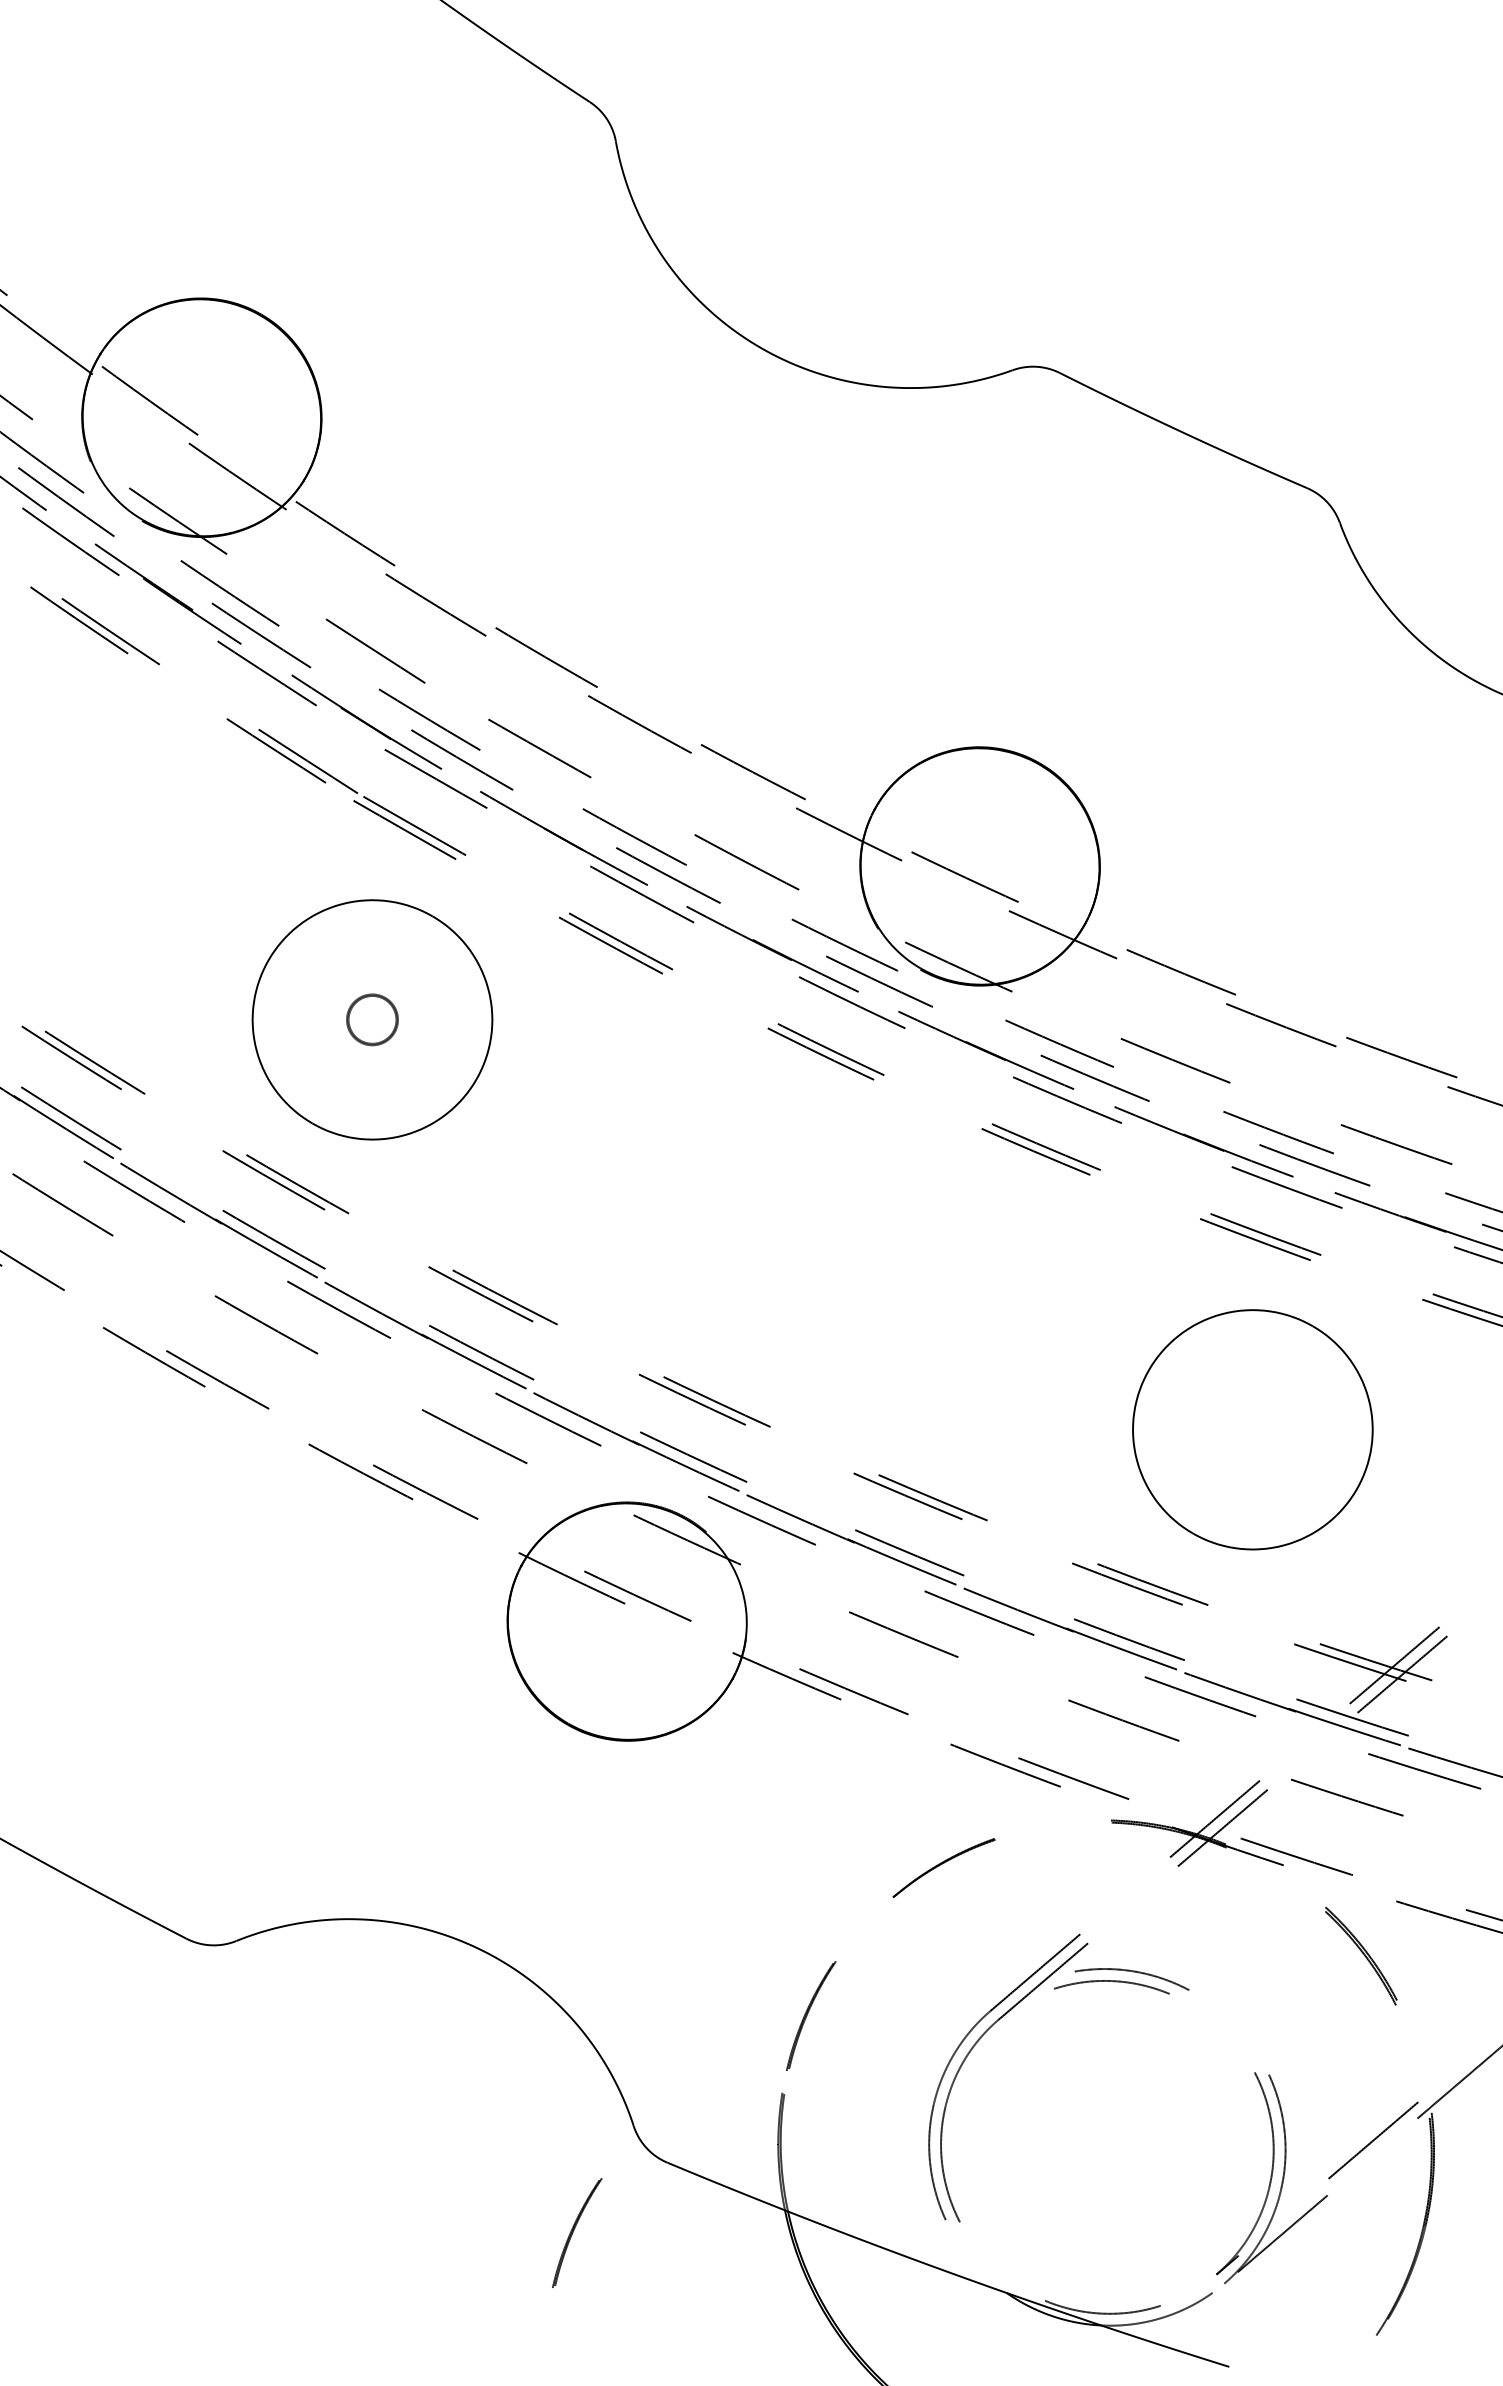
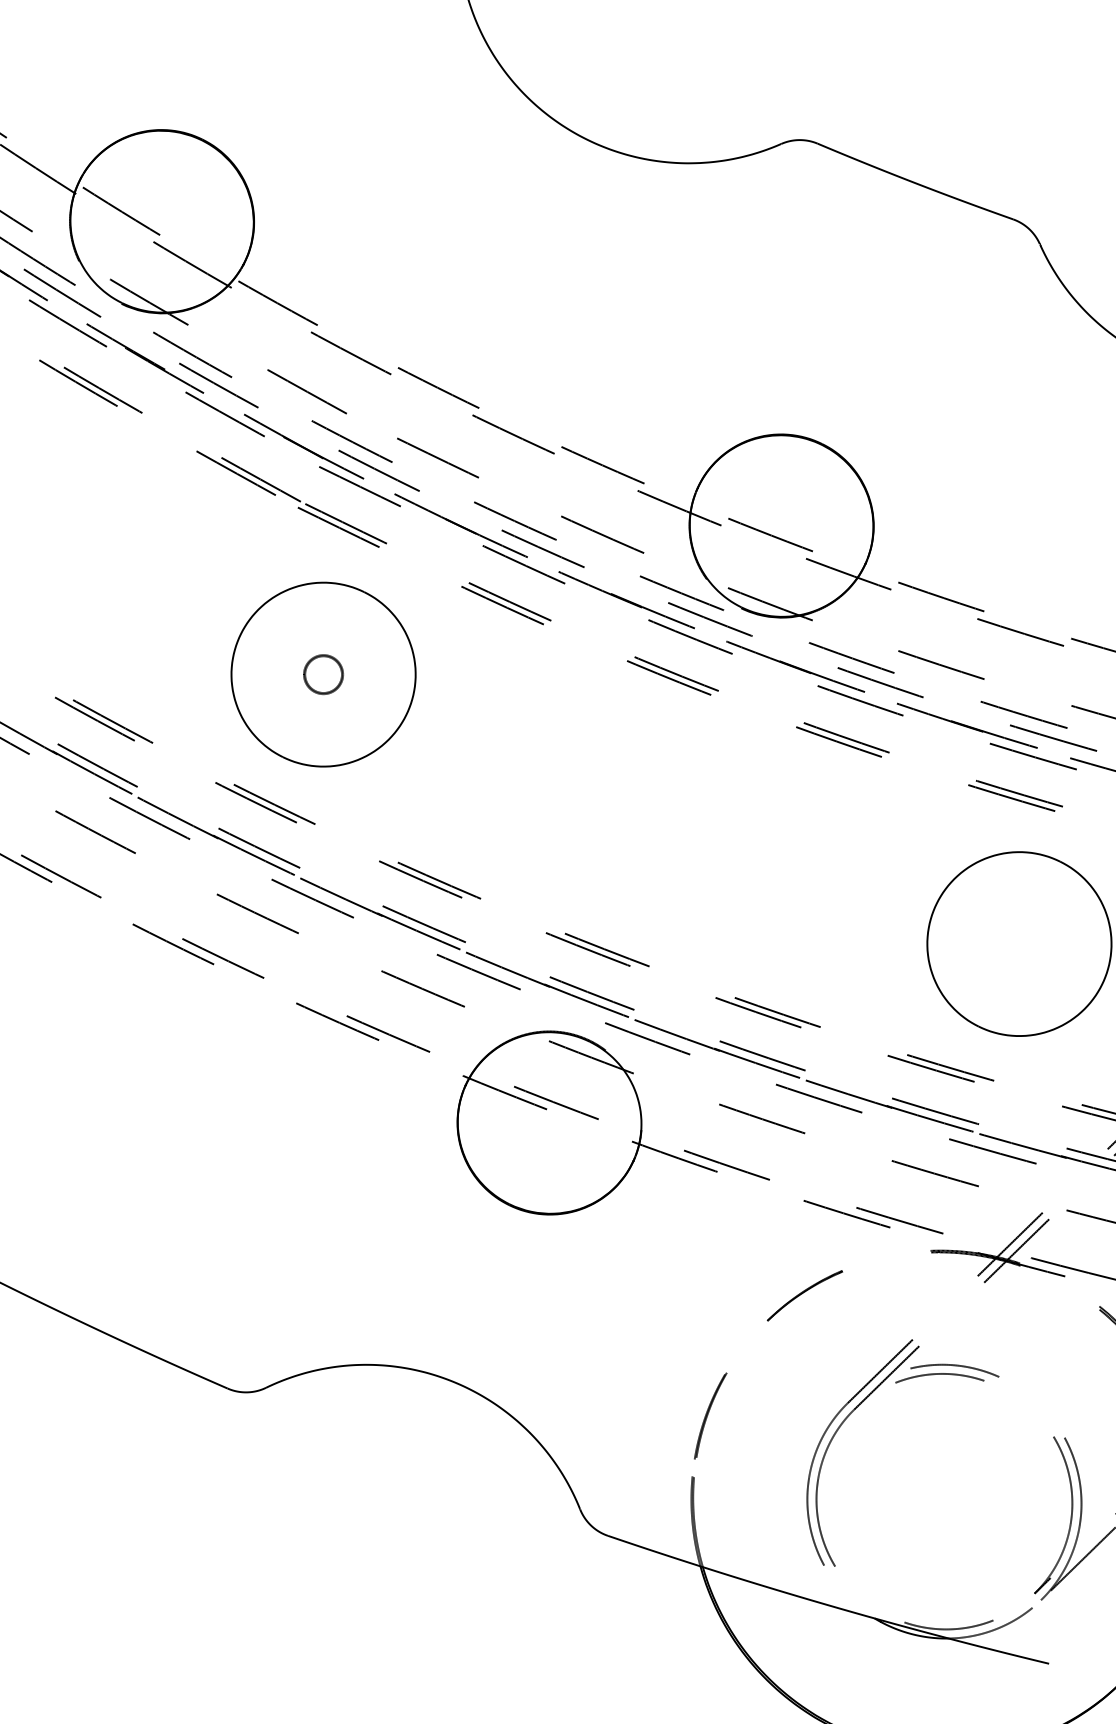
part: (577, 2232) -> (542, 1593), removed

